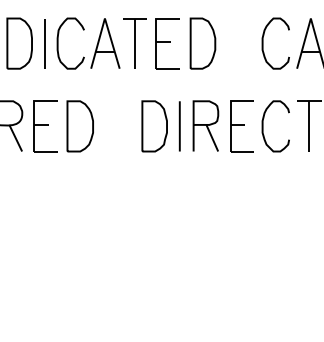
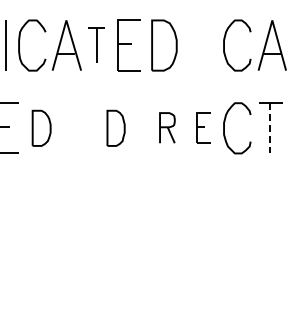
part: (134, 43) -> (95, 45), size x0.7
part: (205, 125) -> (166, 127), size x0.6
part: (79, 126) -> (40, 128), size x0.7
part: (154, 126) -> (115, 128), size x0.7
line: (179, 126) -> (140, 128), removed
part: (241, 126) -> (202, 128), size x0.6
line: (308, 126) -> (269, 128), solid -> dashed

